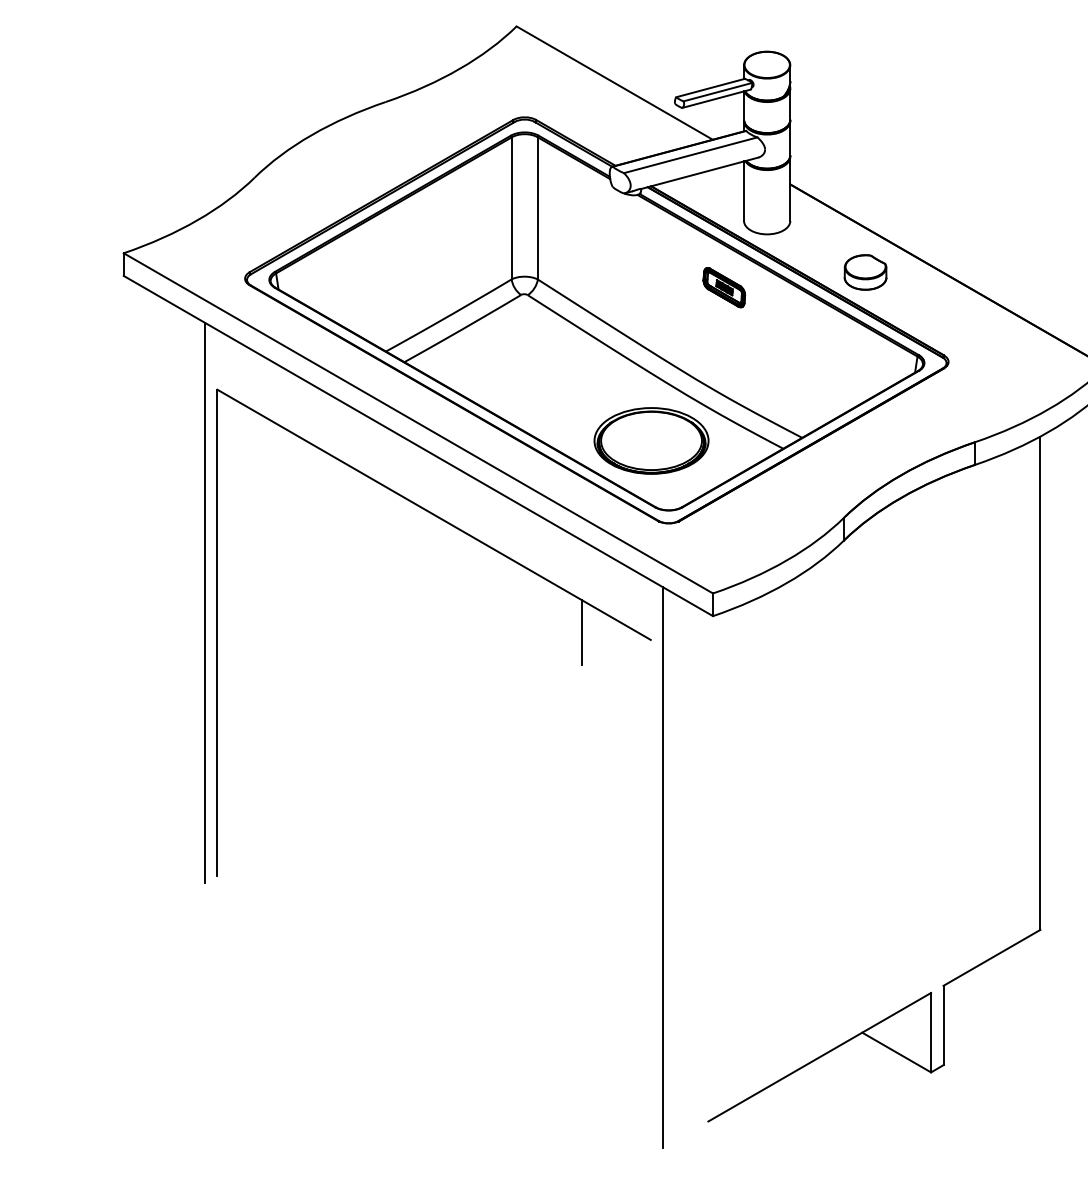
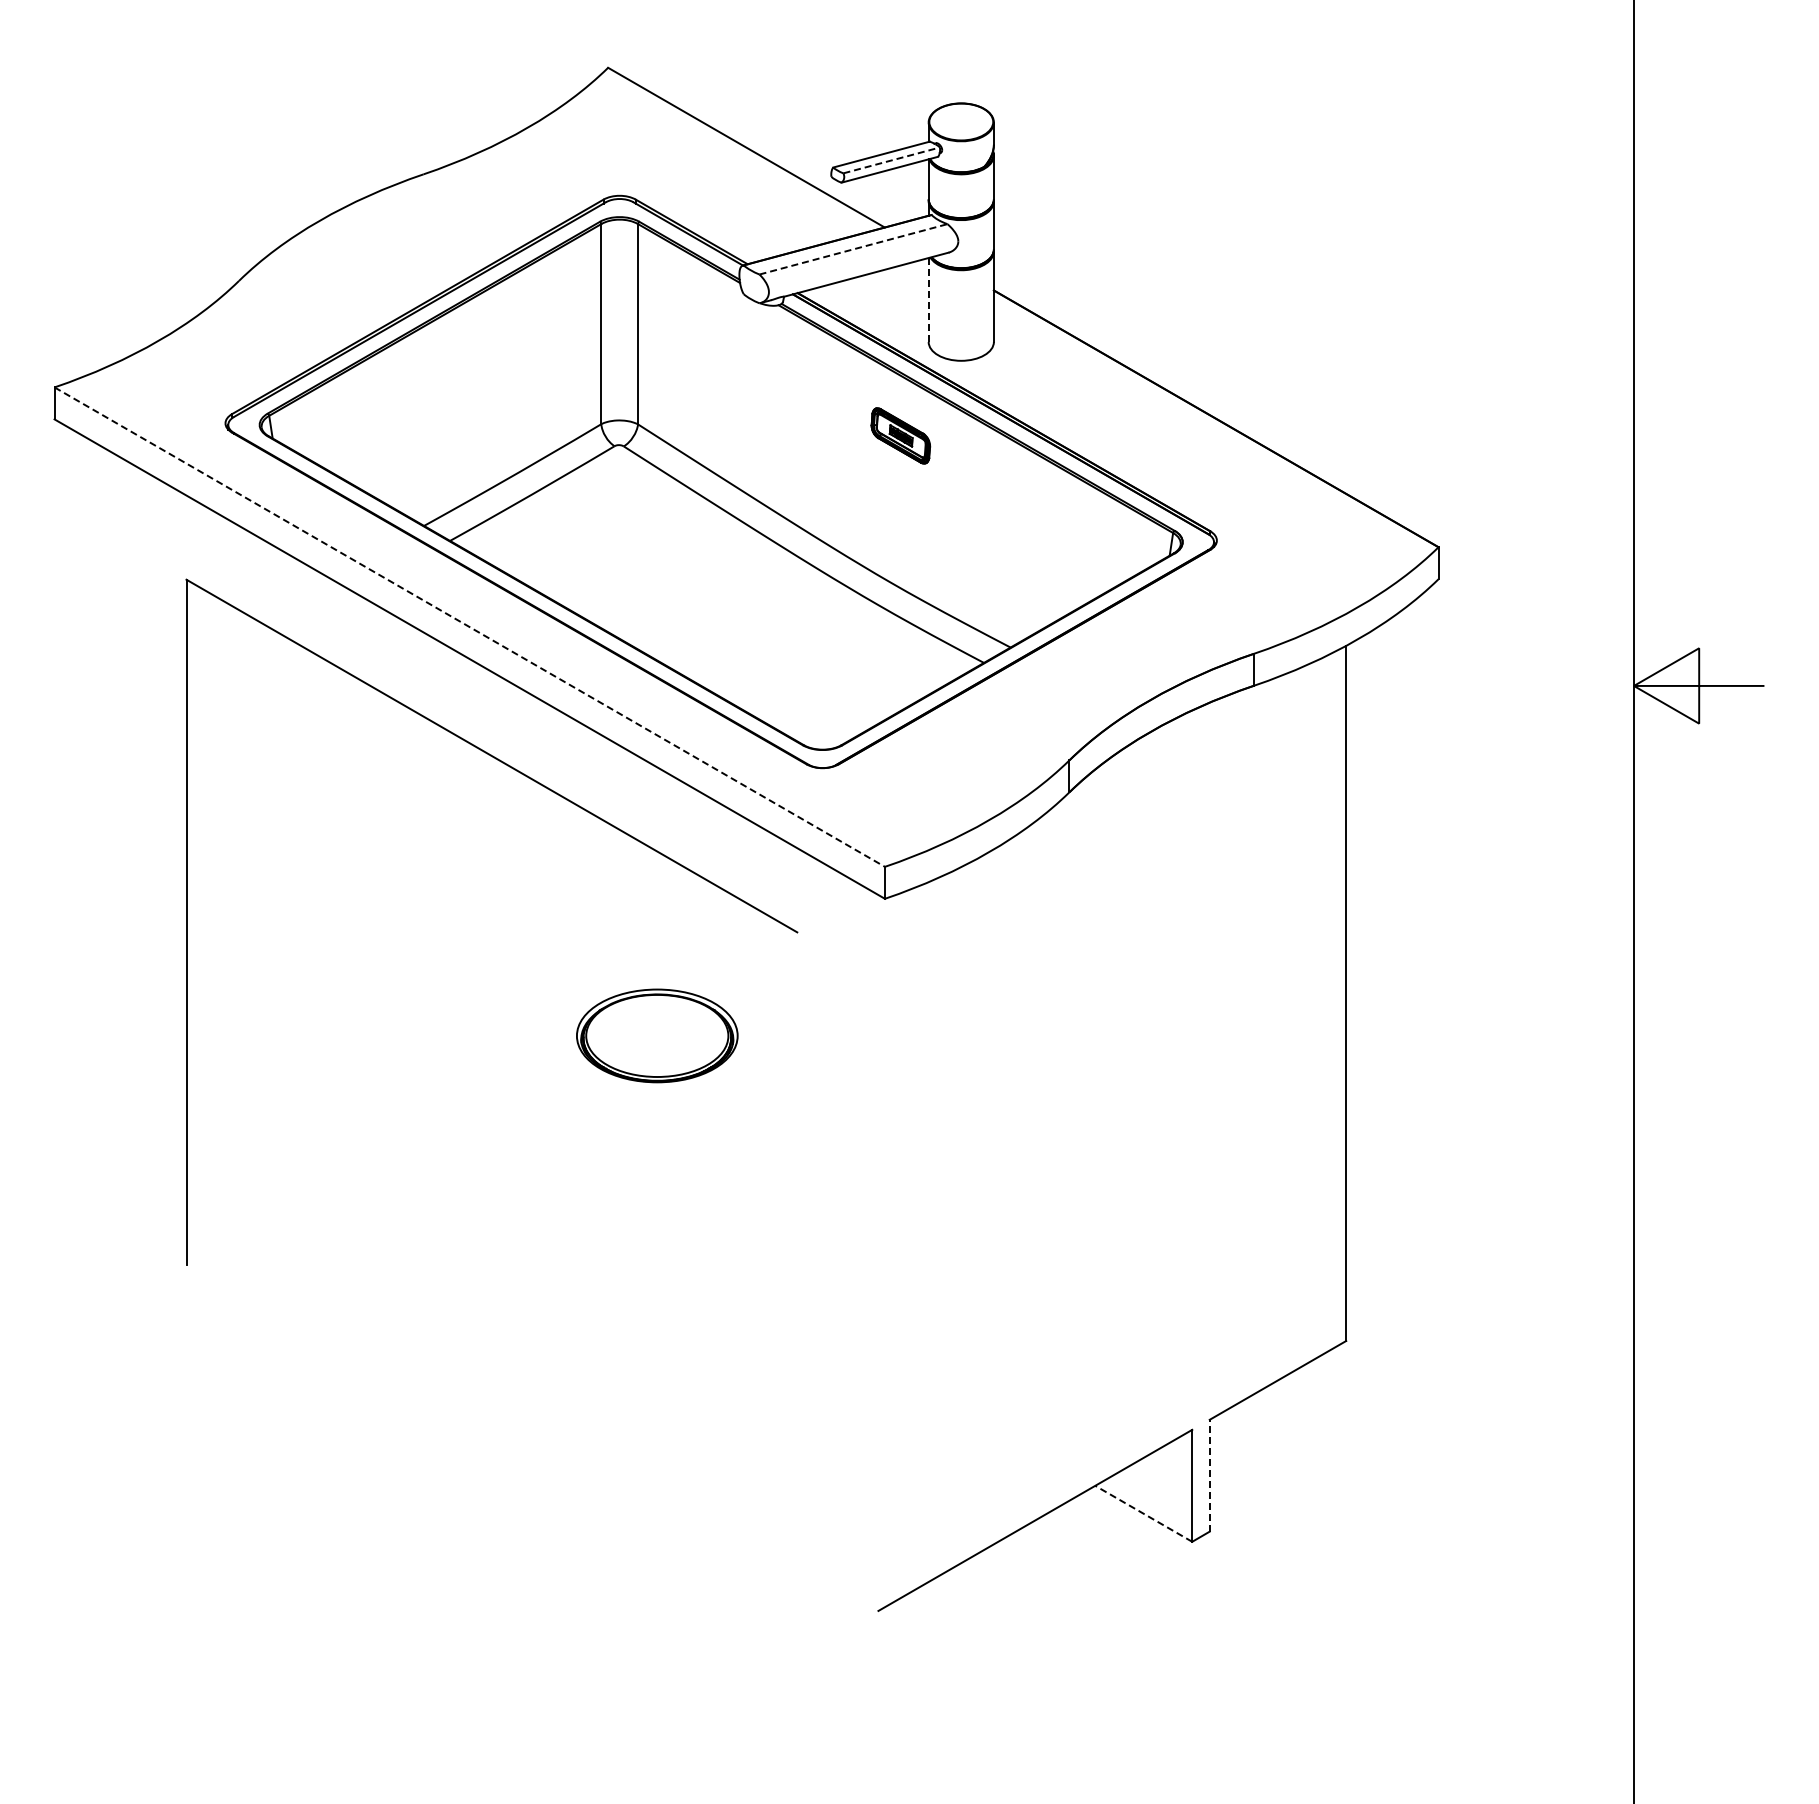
line: (717, 92) -> (891, 160), solid -> dashed
line: (691, 155) -> (854, 249), solid -> dashed
line: (743, 191) -> (928, 300), solid -> dashed
part: (865, 272) -> (1099, 414), removed
line: (418, 423) -> (470, 627), solid -> dashed
part: (651, 440) -> (657, 1035), moved
line: (204, 602) -> (168, 879), removed
line: (582, 632) -> (700, 922), removed
line: (663, 867) -> (814, 1252), removed
line: (943, 1025) -> (1209, 1475), solid -> dashed
line: (896, 1052) -> (1143, 1513), solid -> dashed

